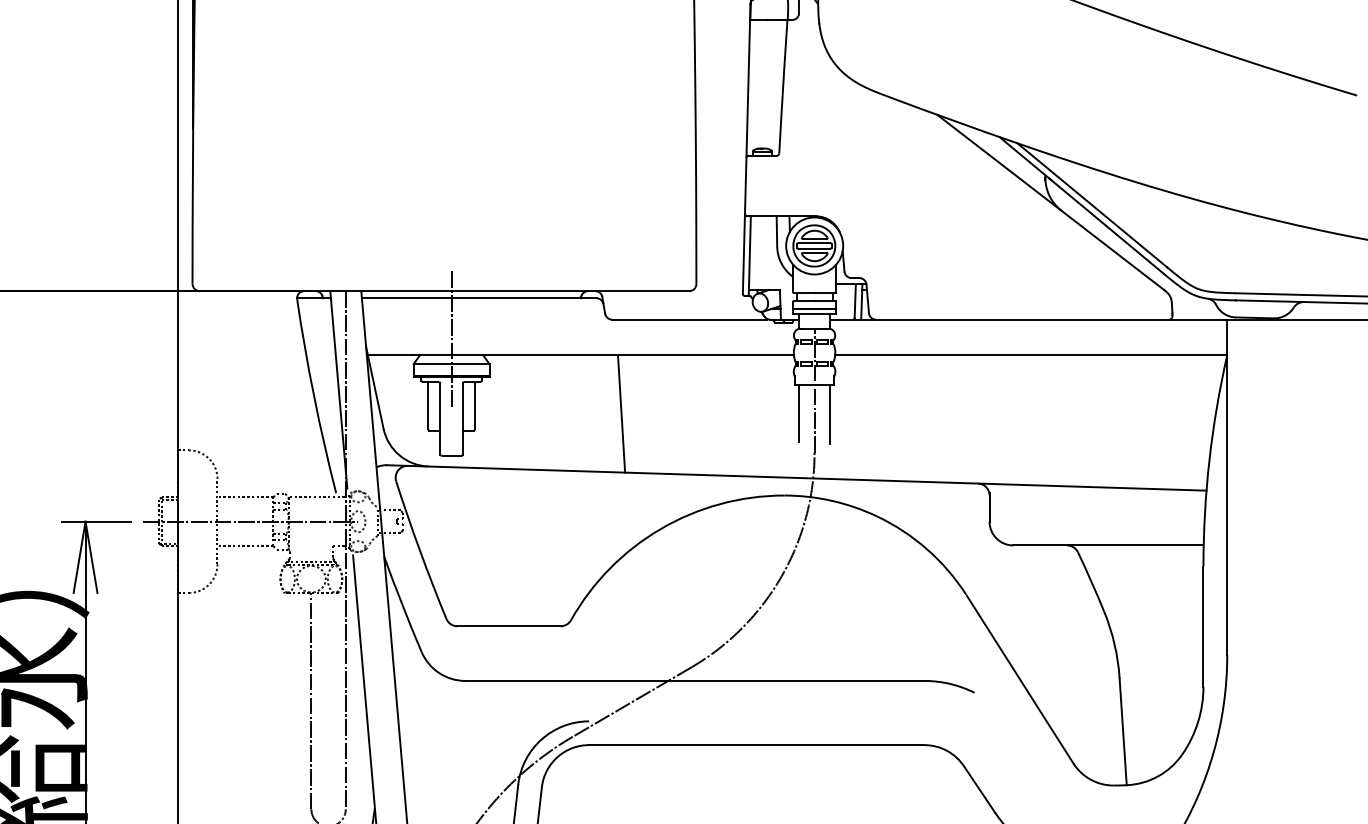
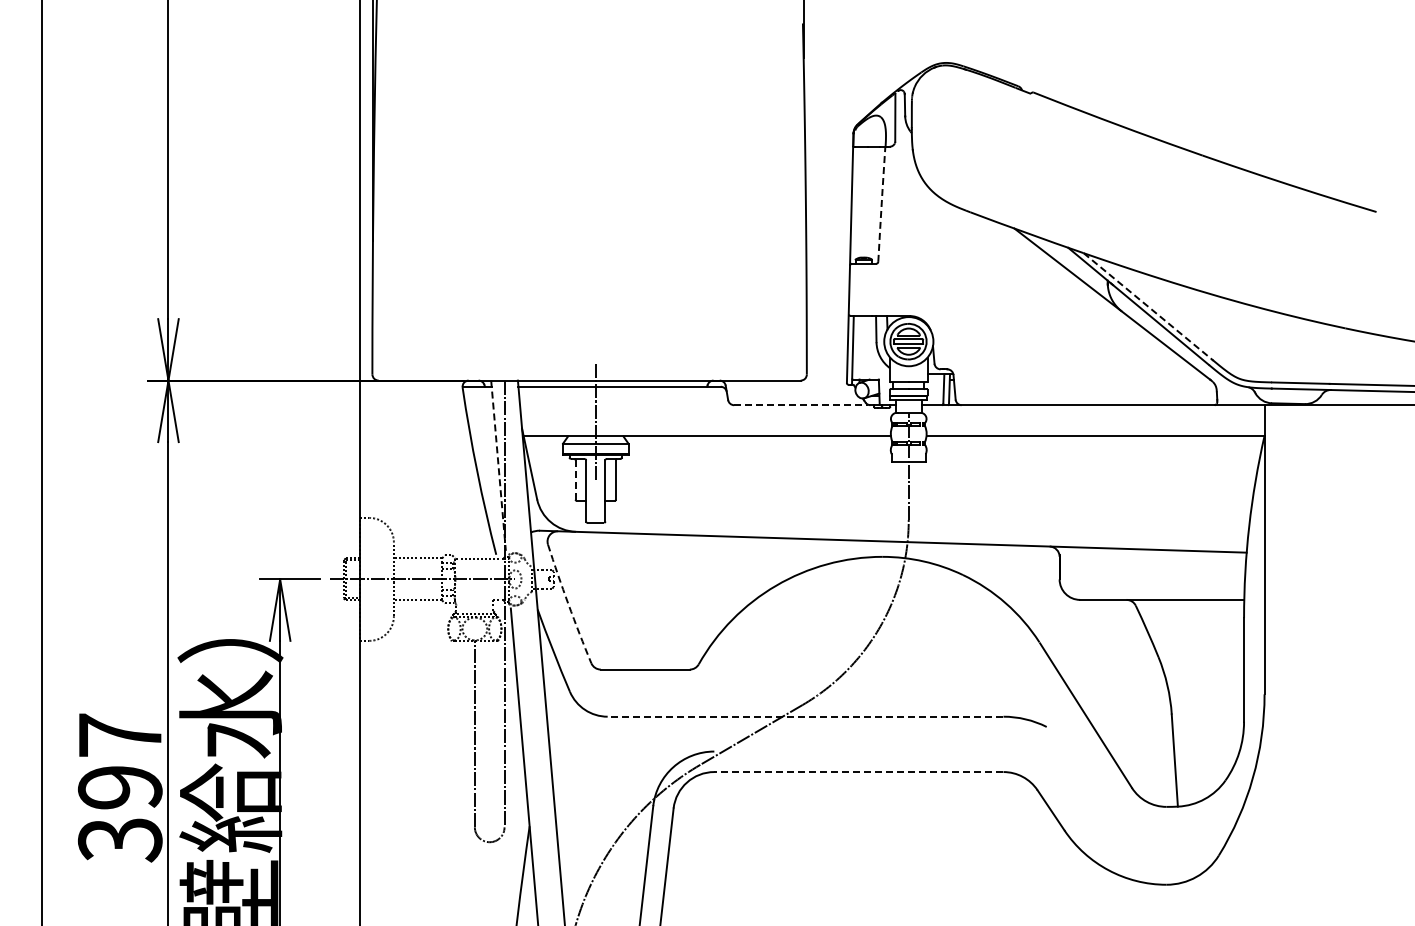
line: (782, 86) -> (881, 204), solid -> dashed
line: (1092, 205) -> (1148, 306), solid -> dashed
line: (689, 319) -> (800, 405), solid -> dashed
line: (338, 390) -> (498, 466), solid -> dashed
line: (428, 406) -> (575, 480), solid -> dashed
line: (621, 413) -> (742, 486), removed
line: (799, 413) -> (895, 486), removed
line: (830, 413) -> (922, 486), removed
arc: (419, 550) -> (568, 604), solid -> dashed
line: (694, 680) -> (805, 716), solid -> dashed
line: (756, 745) -> (858, 772), solid -> dashed

